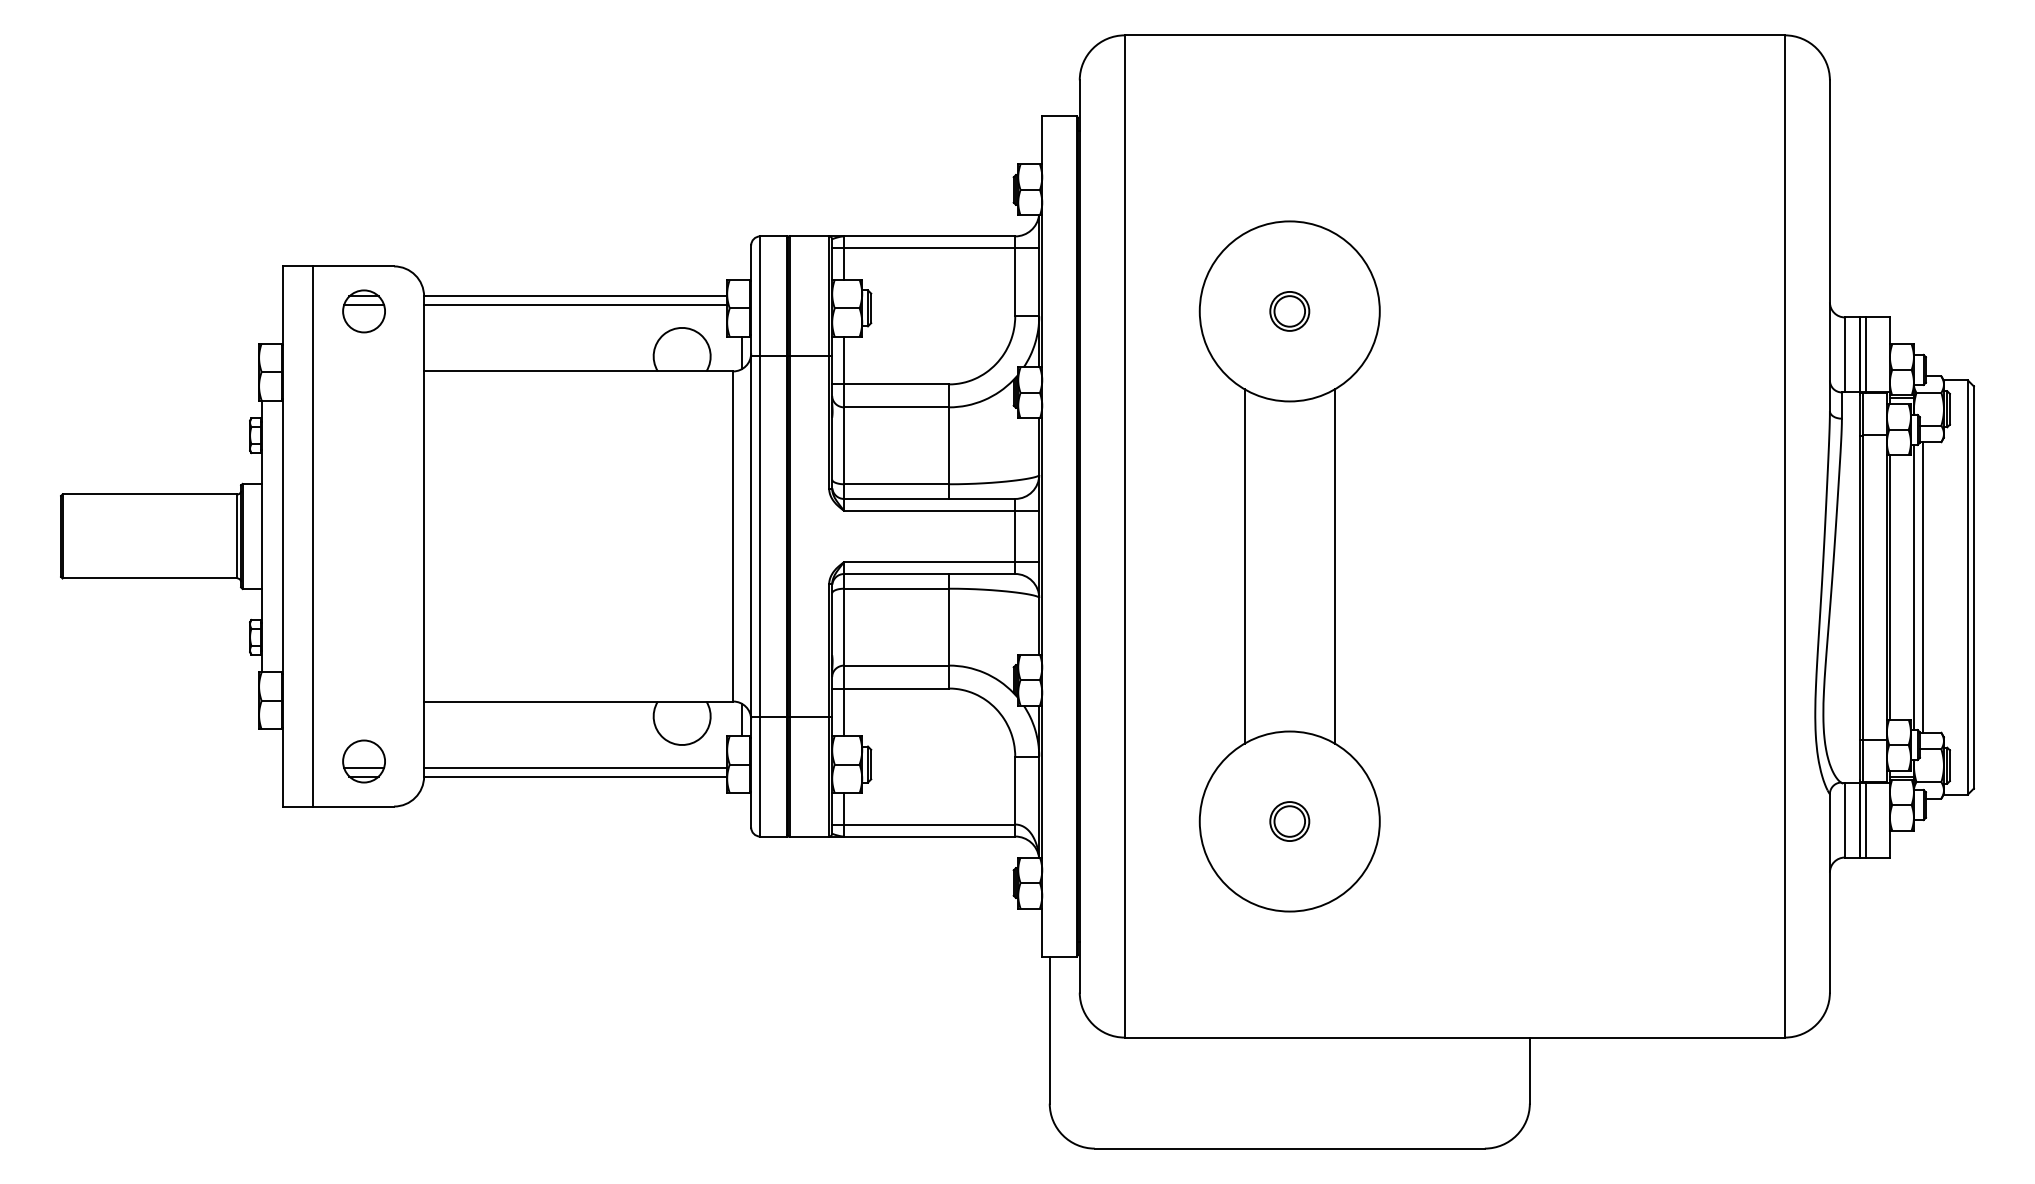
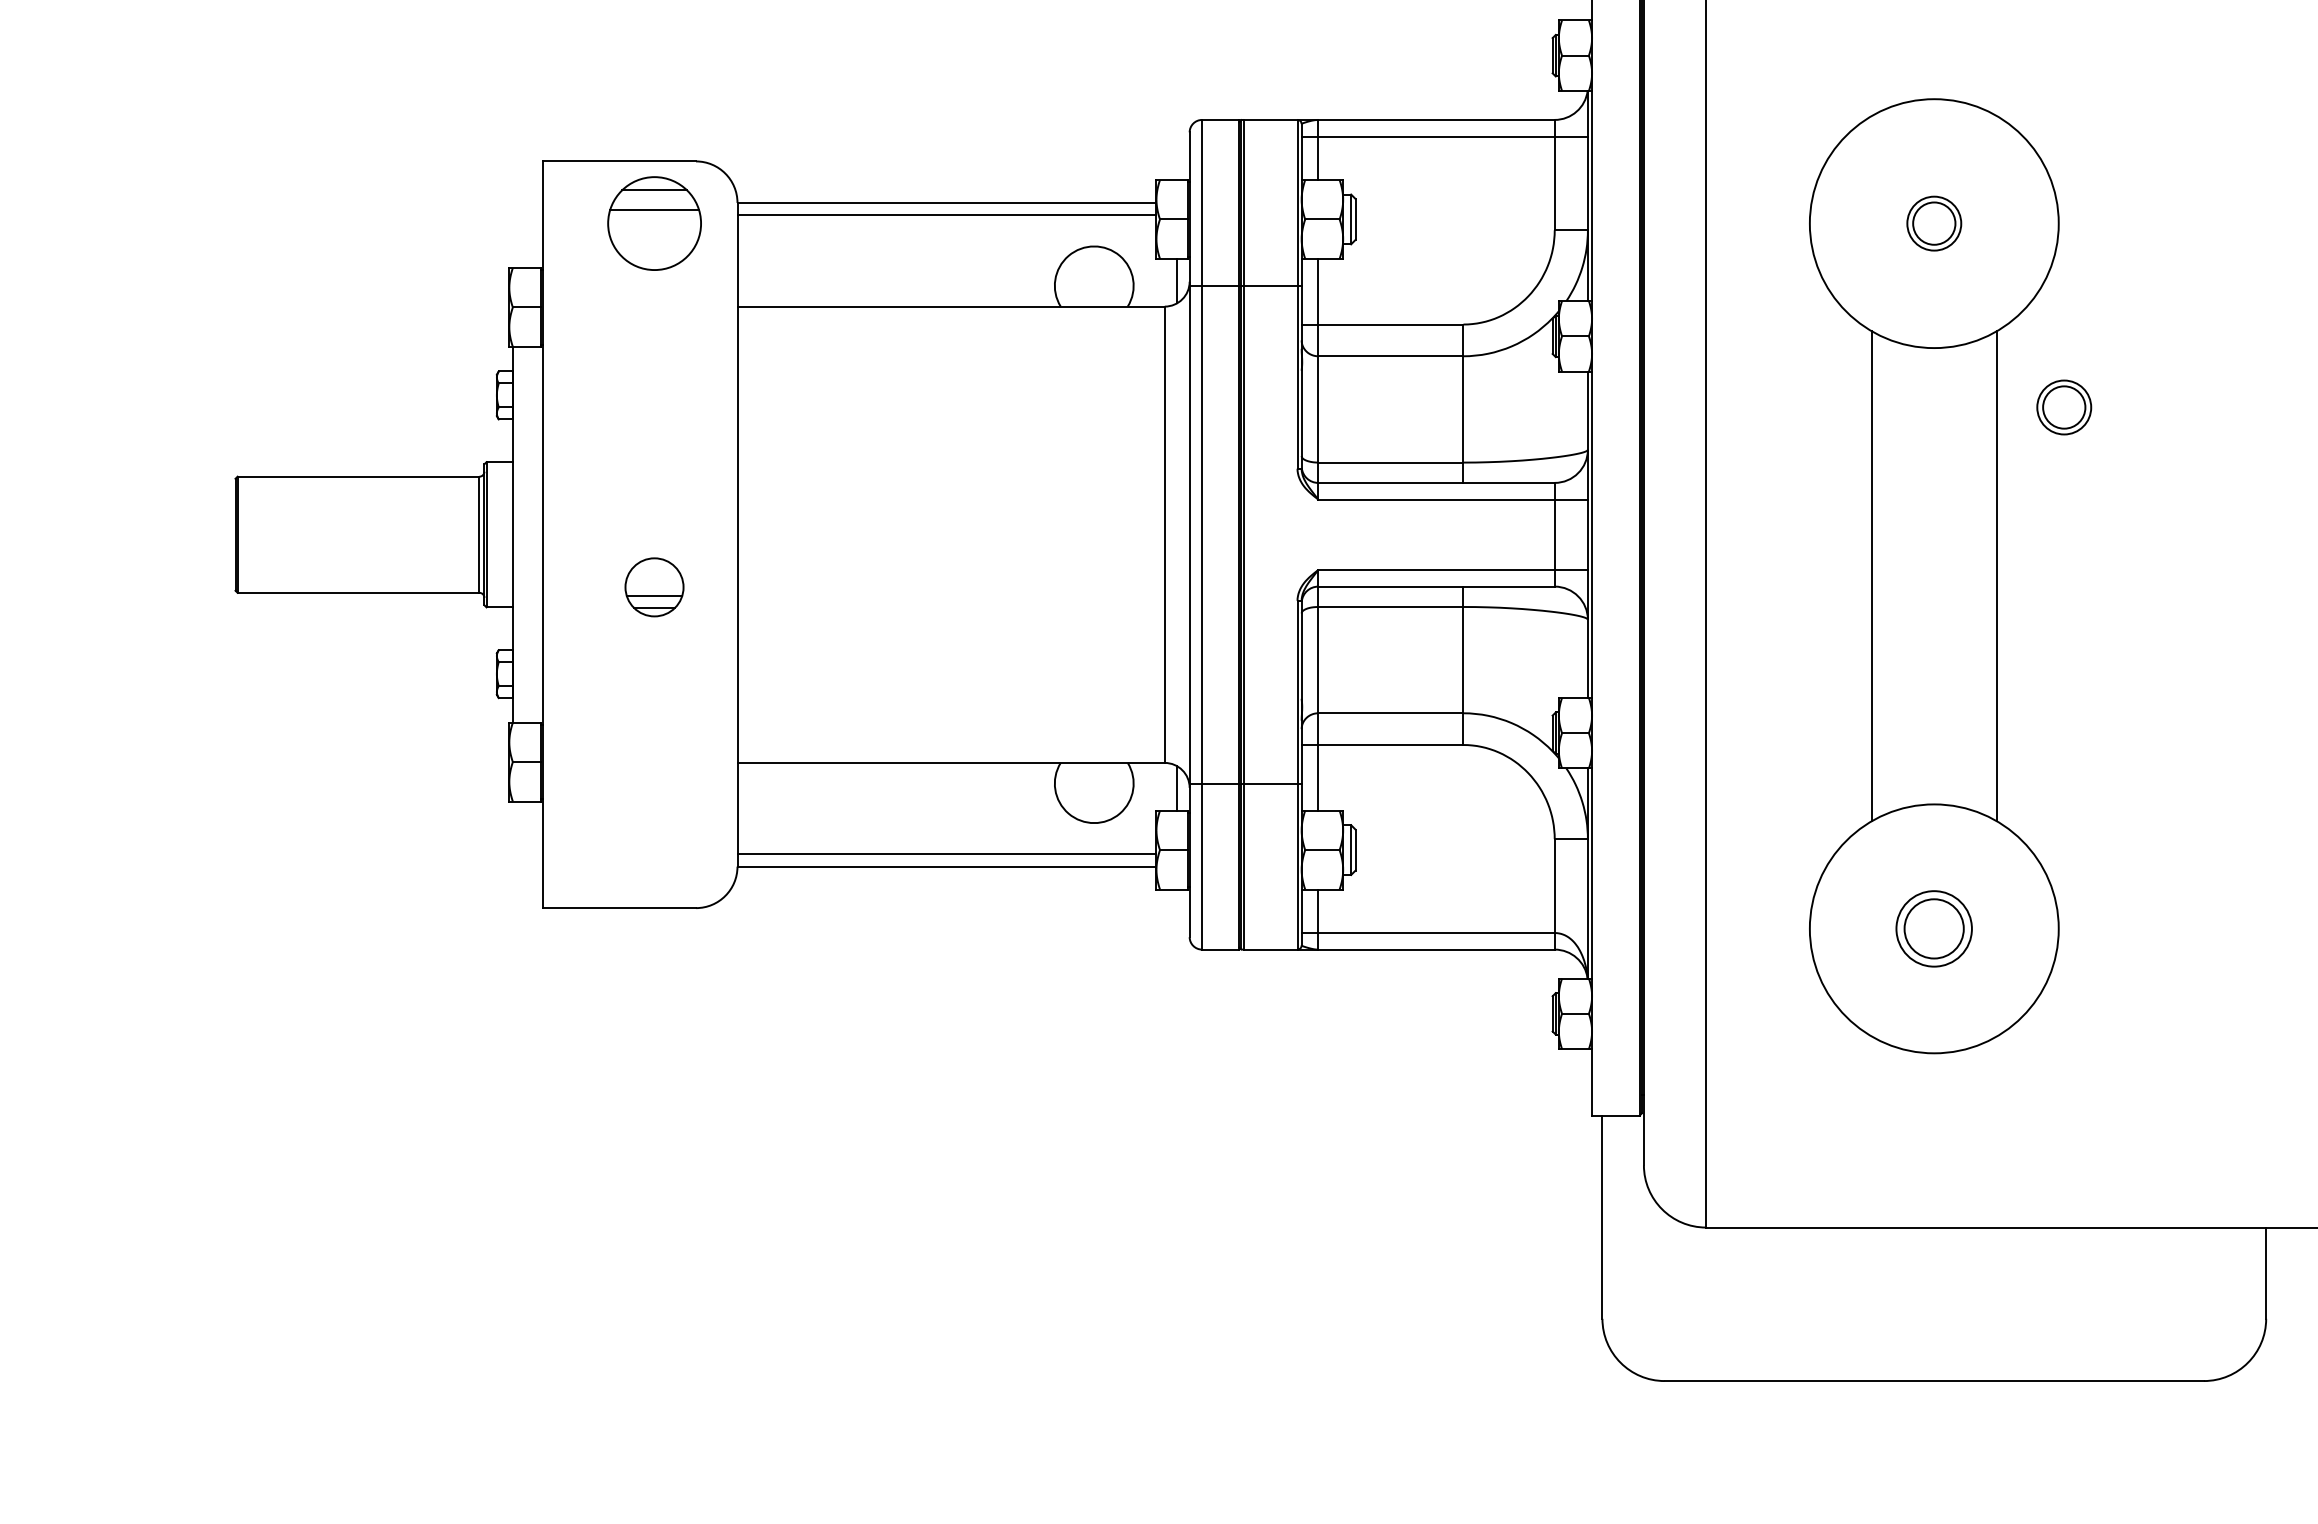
part: (363, 311) -> (653, 223), size x1.6
part: (1383, 444) -> (2063, 407), added
line: (313, 536) -> (584, 534), removed
part: (363, 761) -> (653, 587), moved
part: (1289, 821) -> (1933, 928), size x1.4

